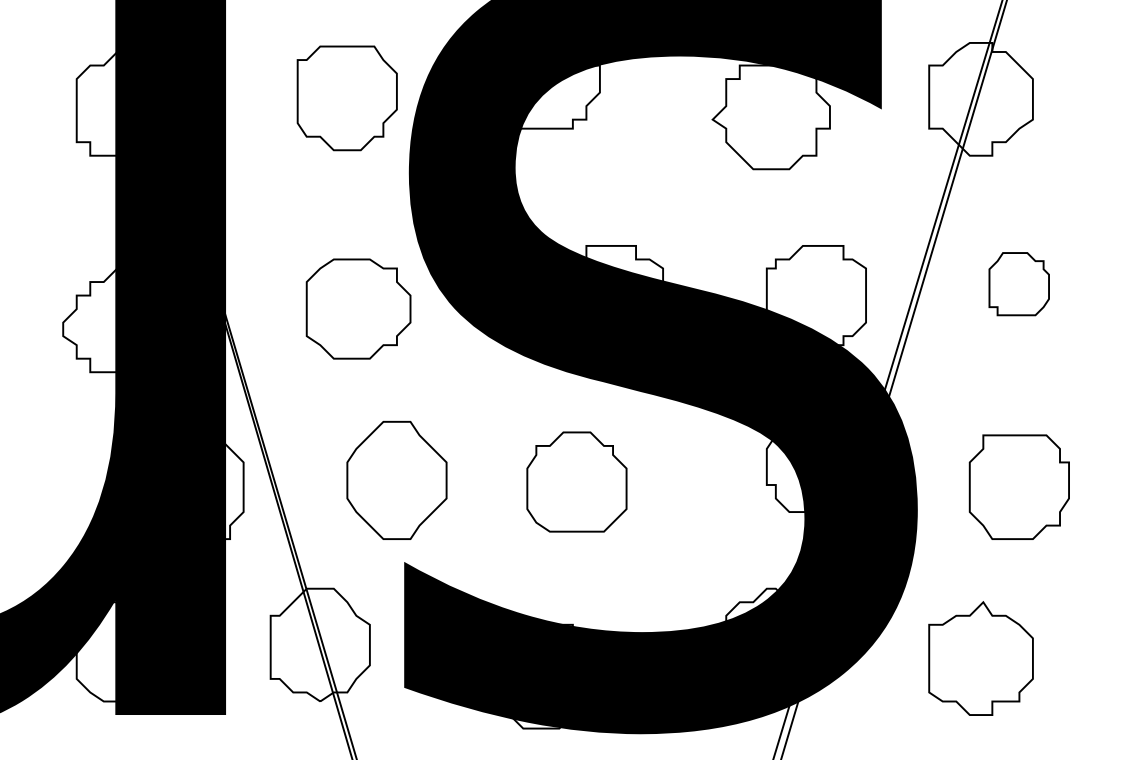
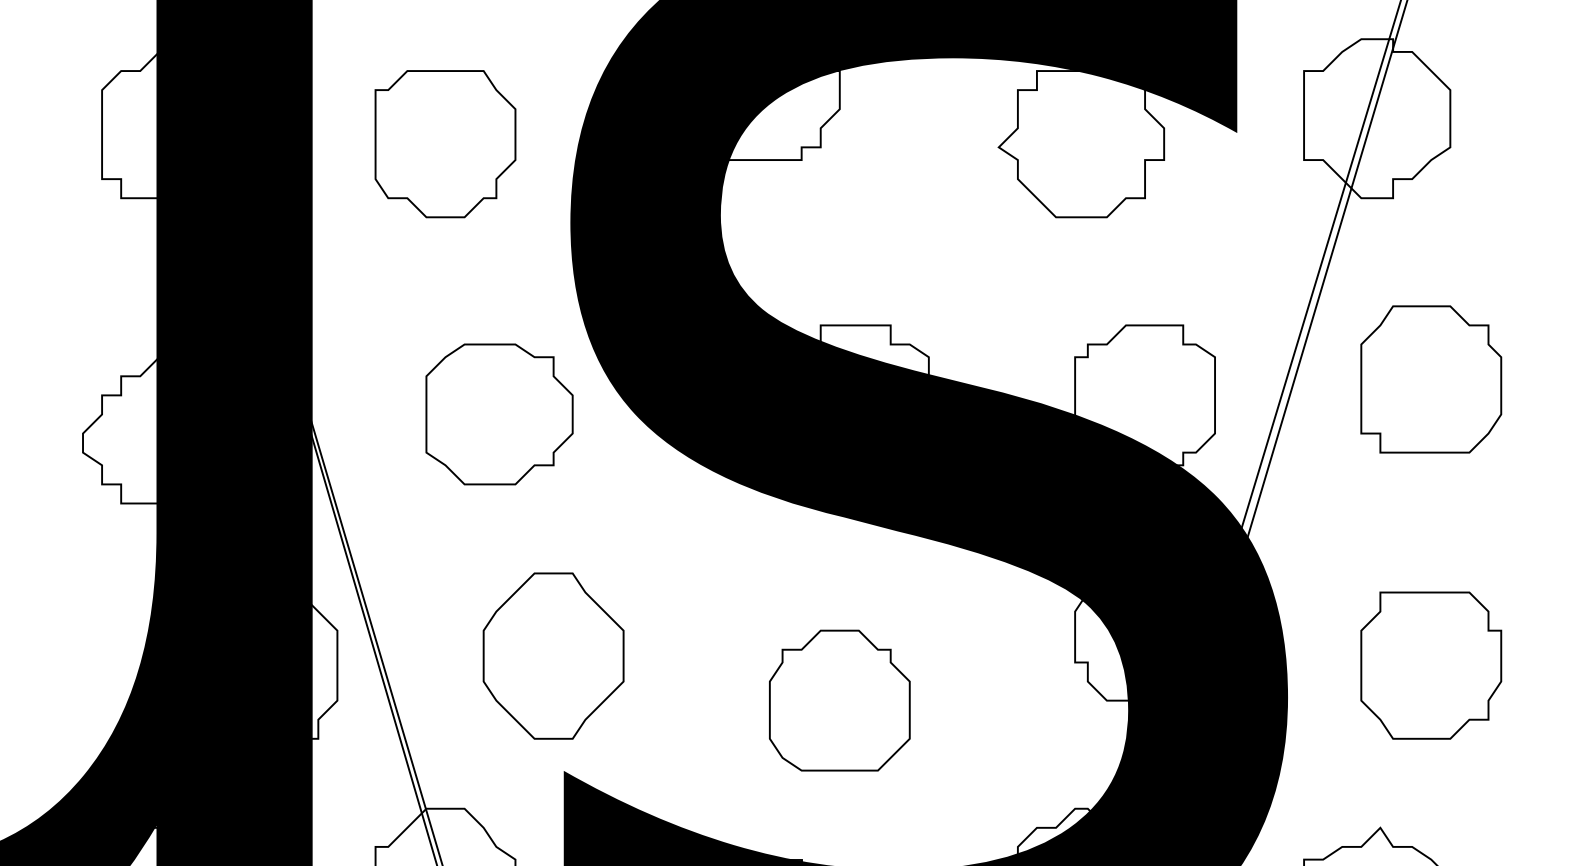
part: (346, 98) -> (444, 144), moved
part: (1018, 283) -> (1429, 378), size x1.67
part: (576, 481) -> (839, 699), moved

